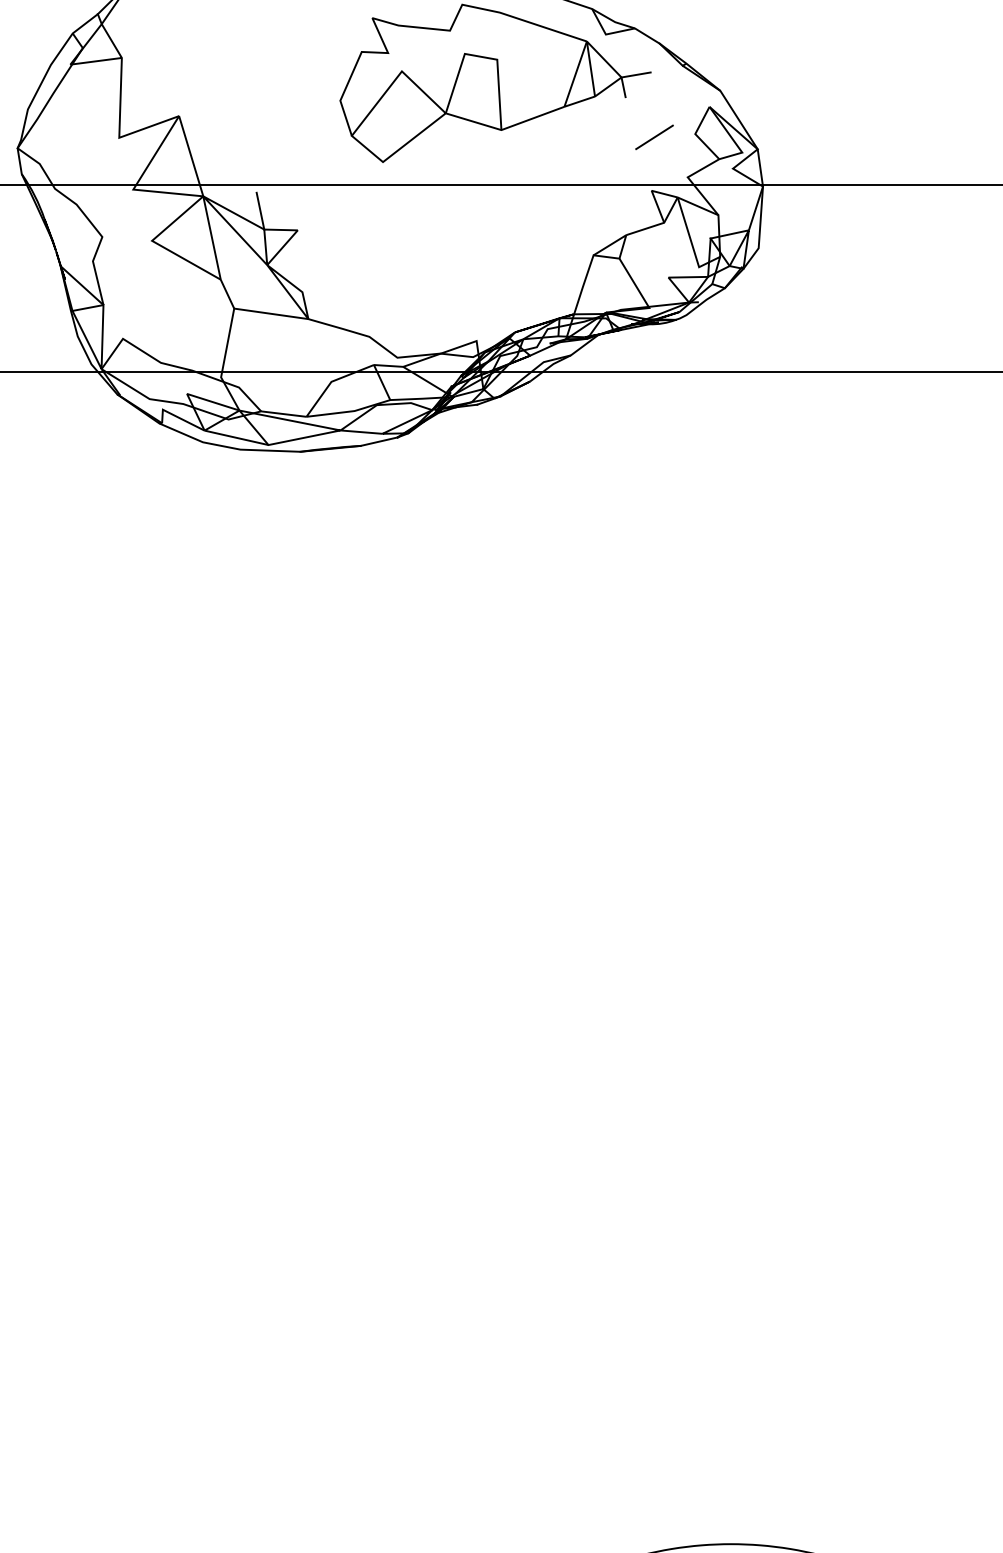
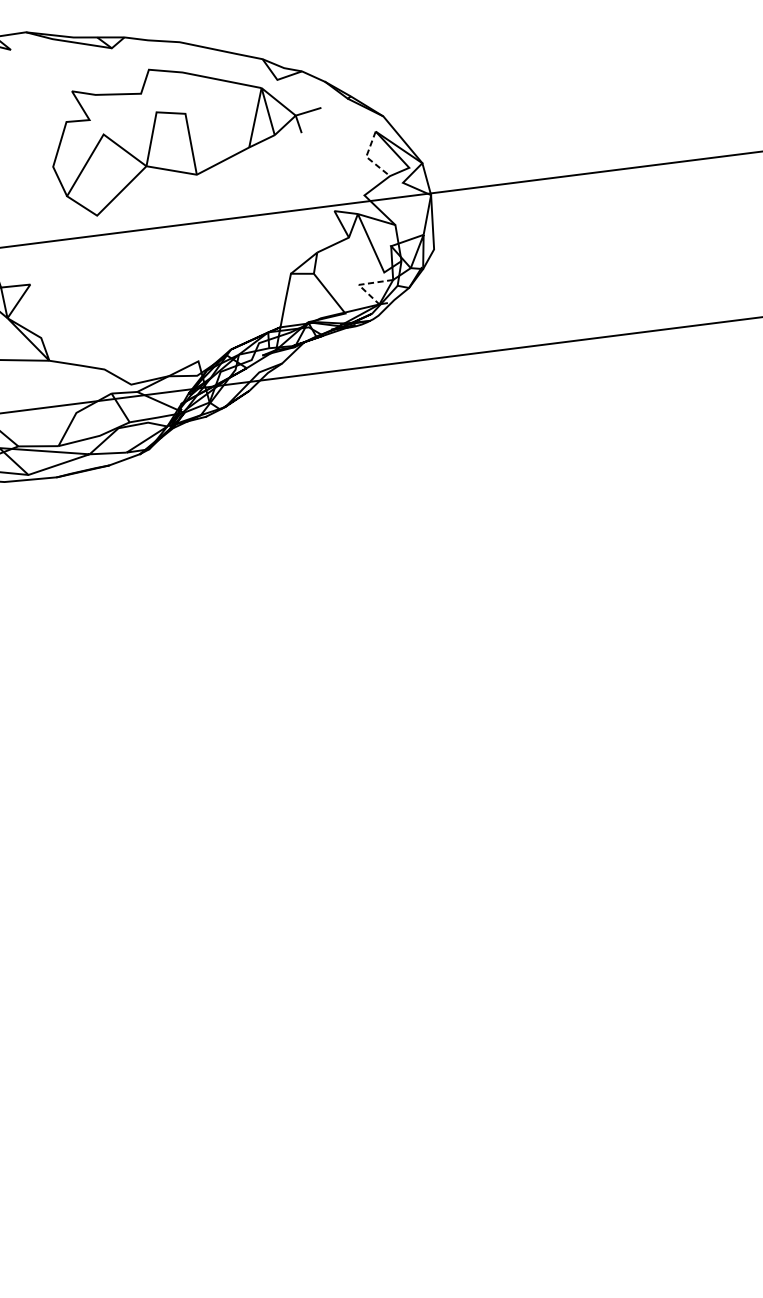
line: (696, 135) -> (367, 157), solid -> dashed
line: (654, 137) -> (331, 164), removed
line: (671, 277) -> (361, 284), solid -> dashed

